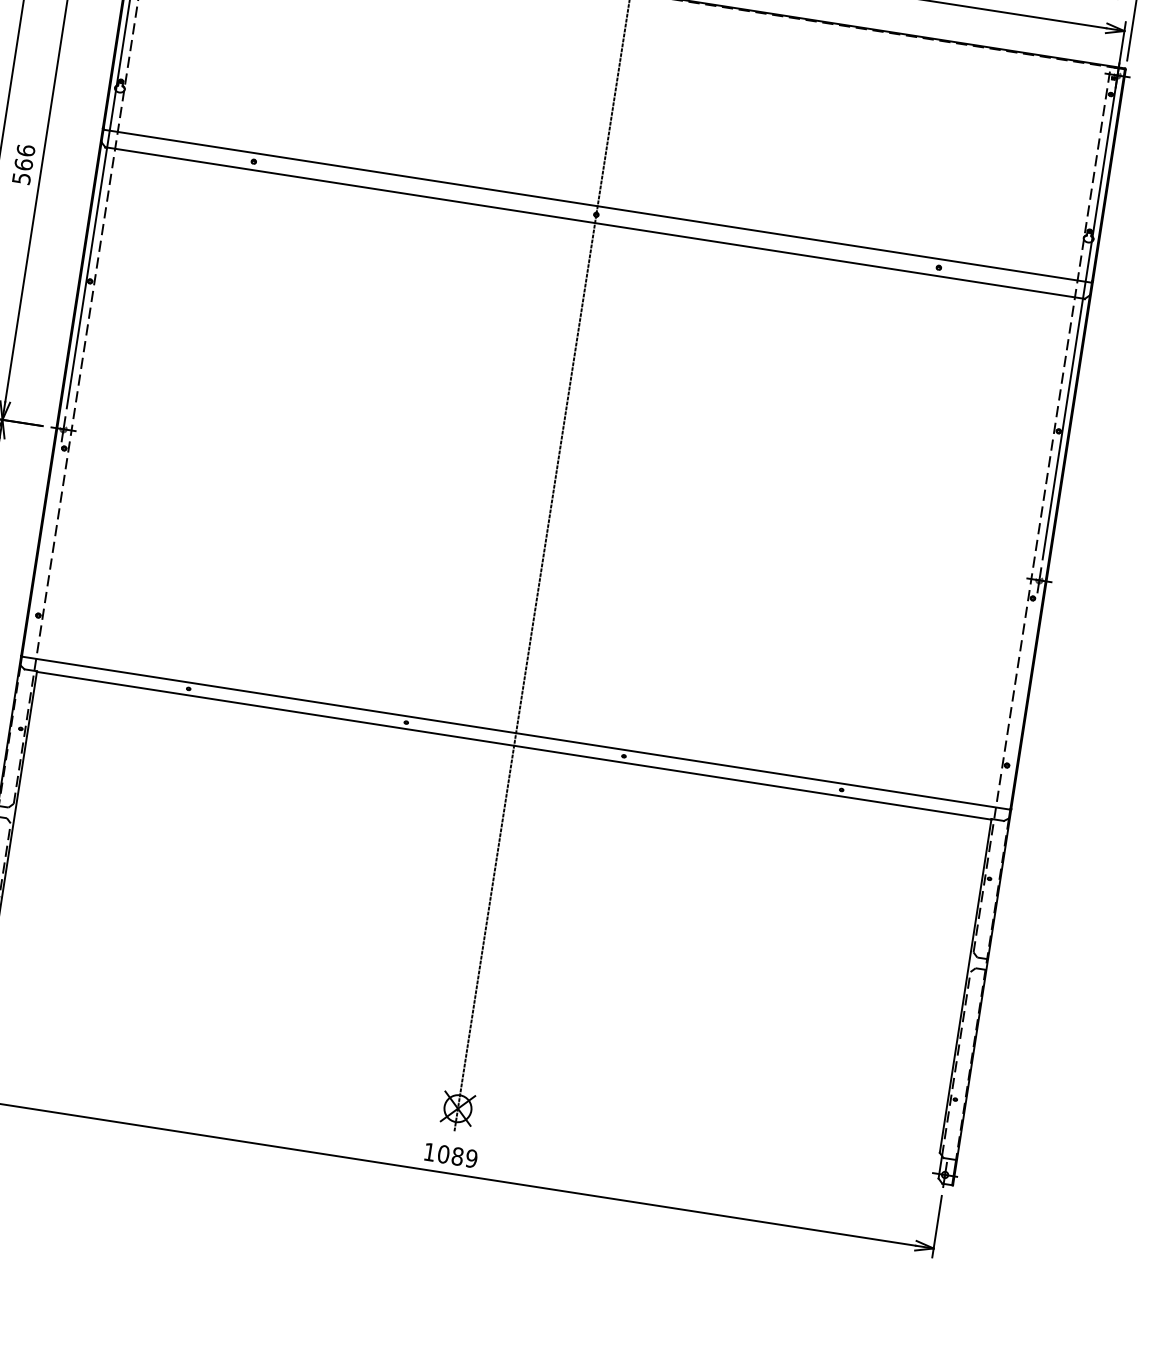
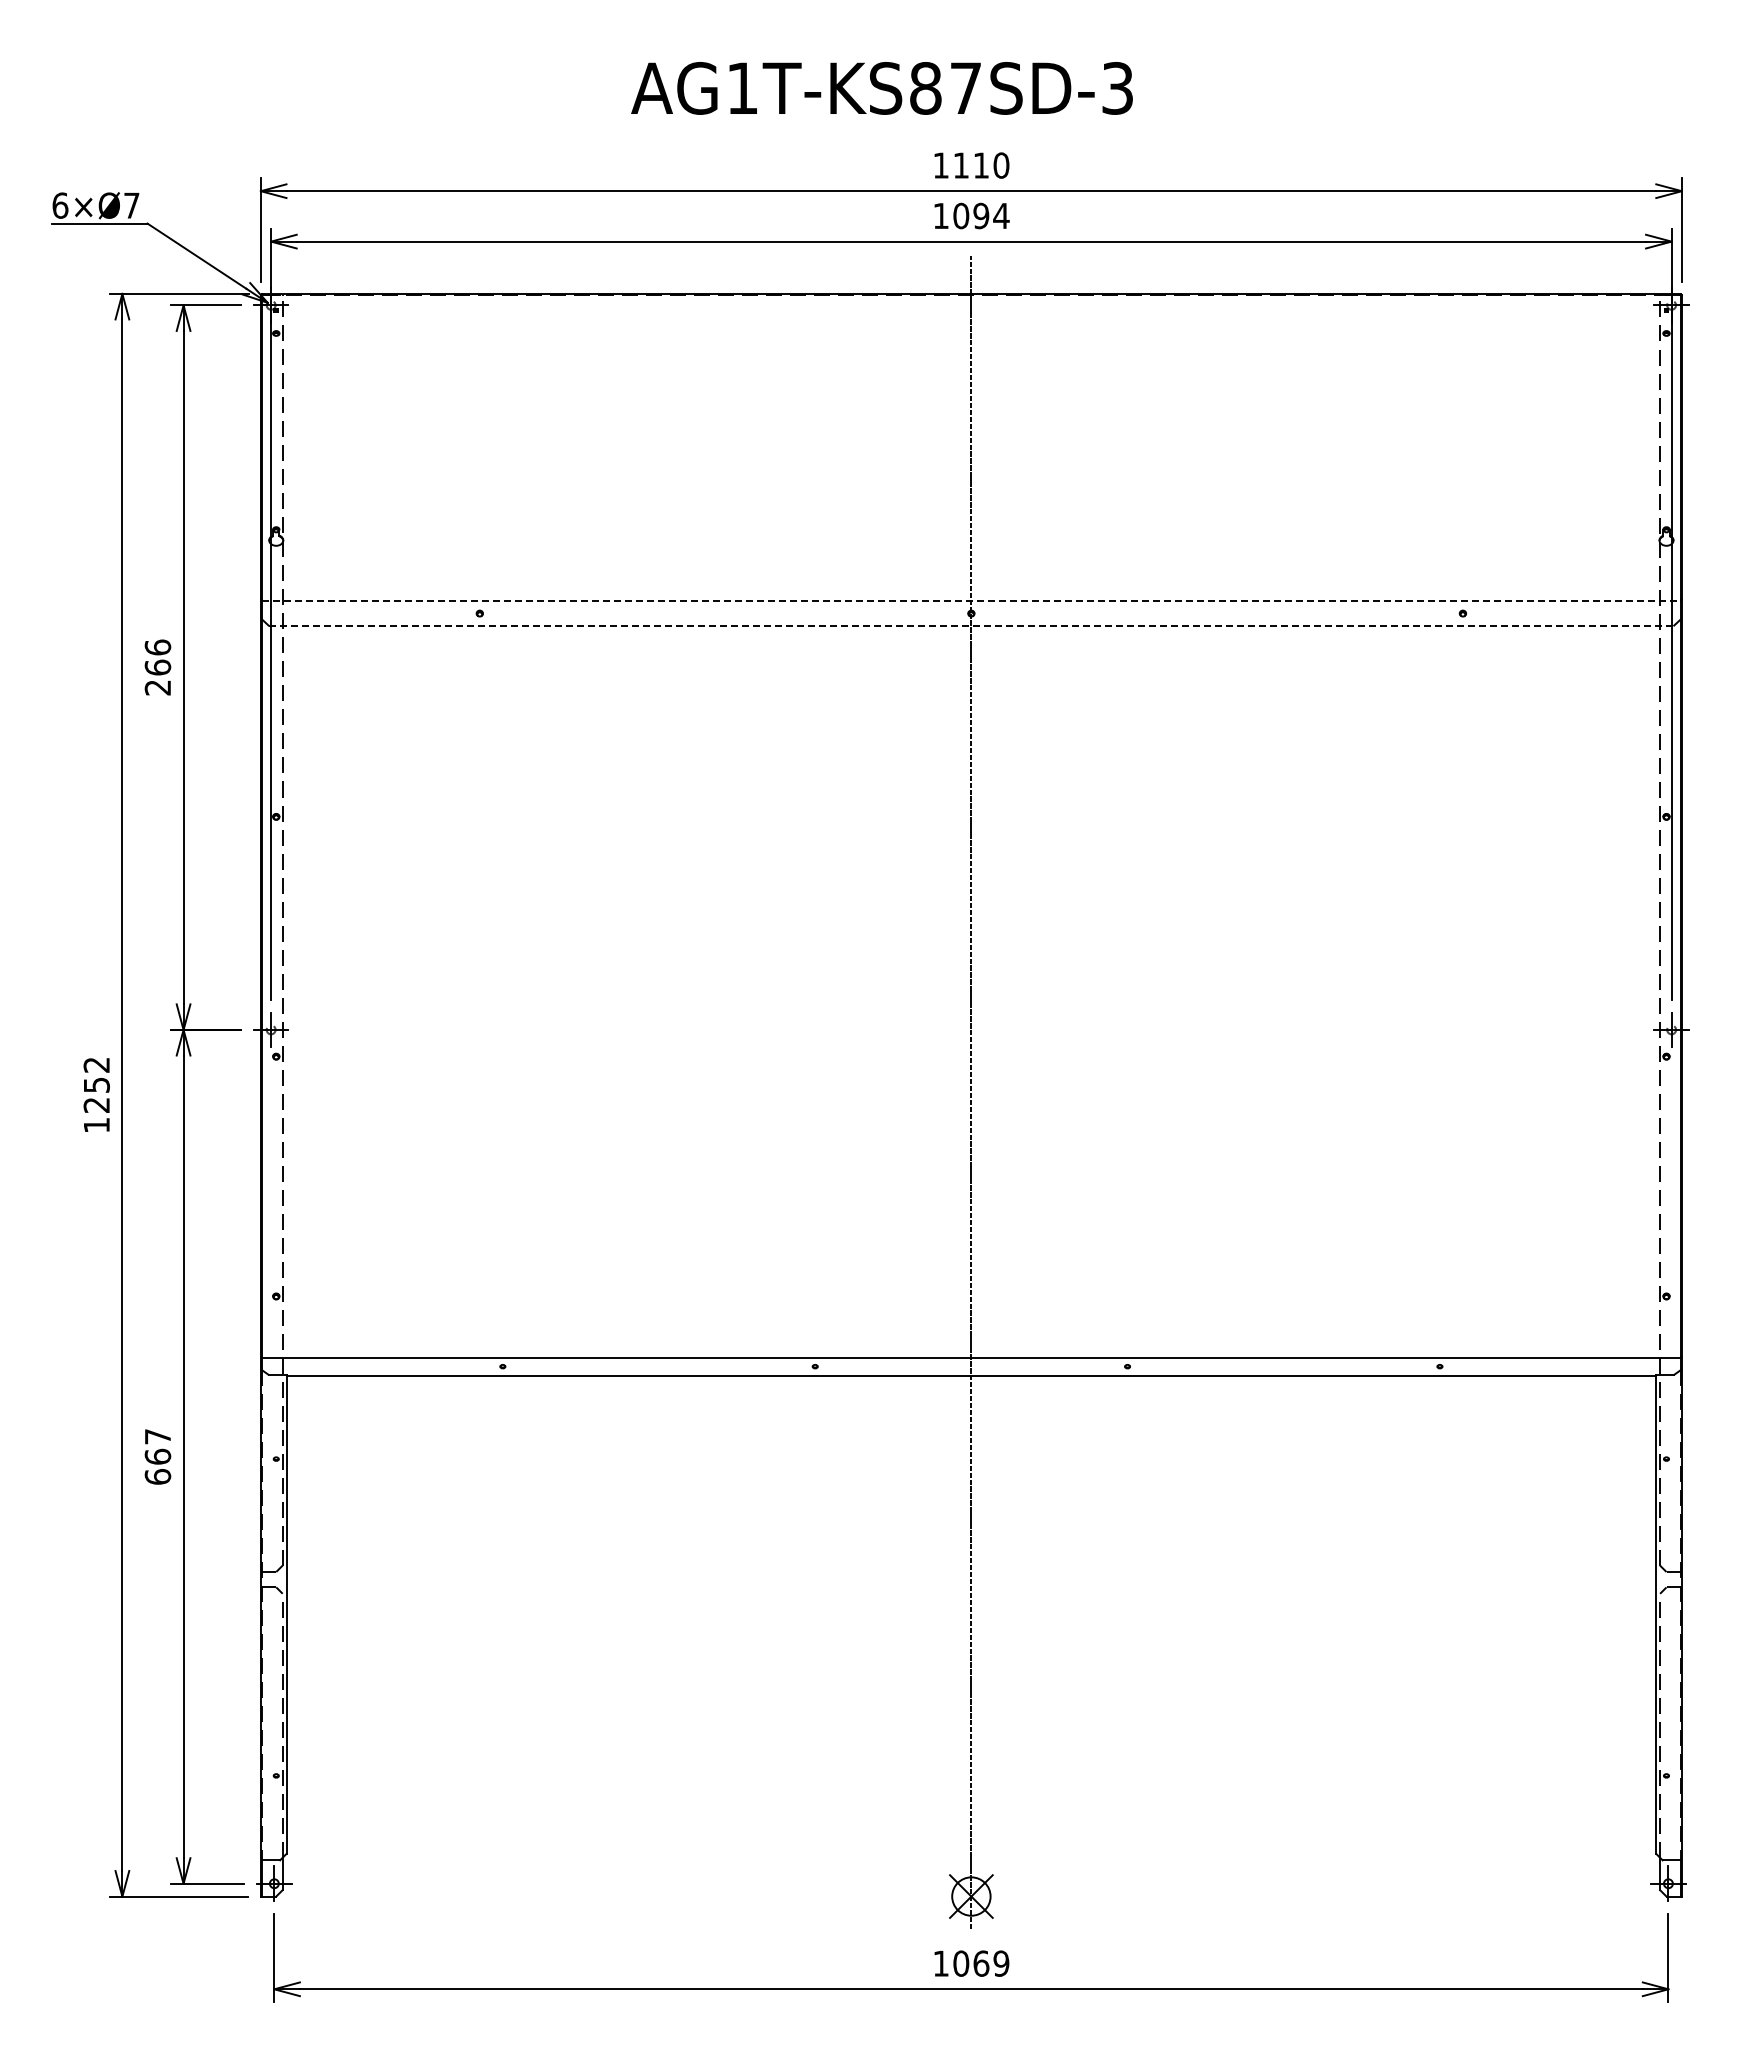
text: (21, 178) -> (157, 687), 566 -> 266
line: (597, 206) -> (971, 601), solid -> dashed
line: (595, 223) -> (971, 625), solid -> dashed
text: (457, 1156) -> (981, 1963), 1089 -> 1069

